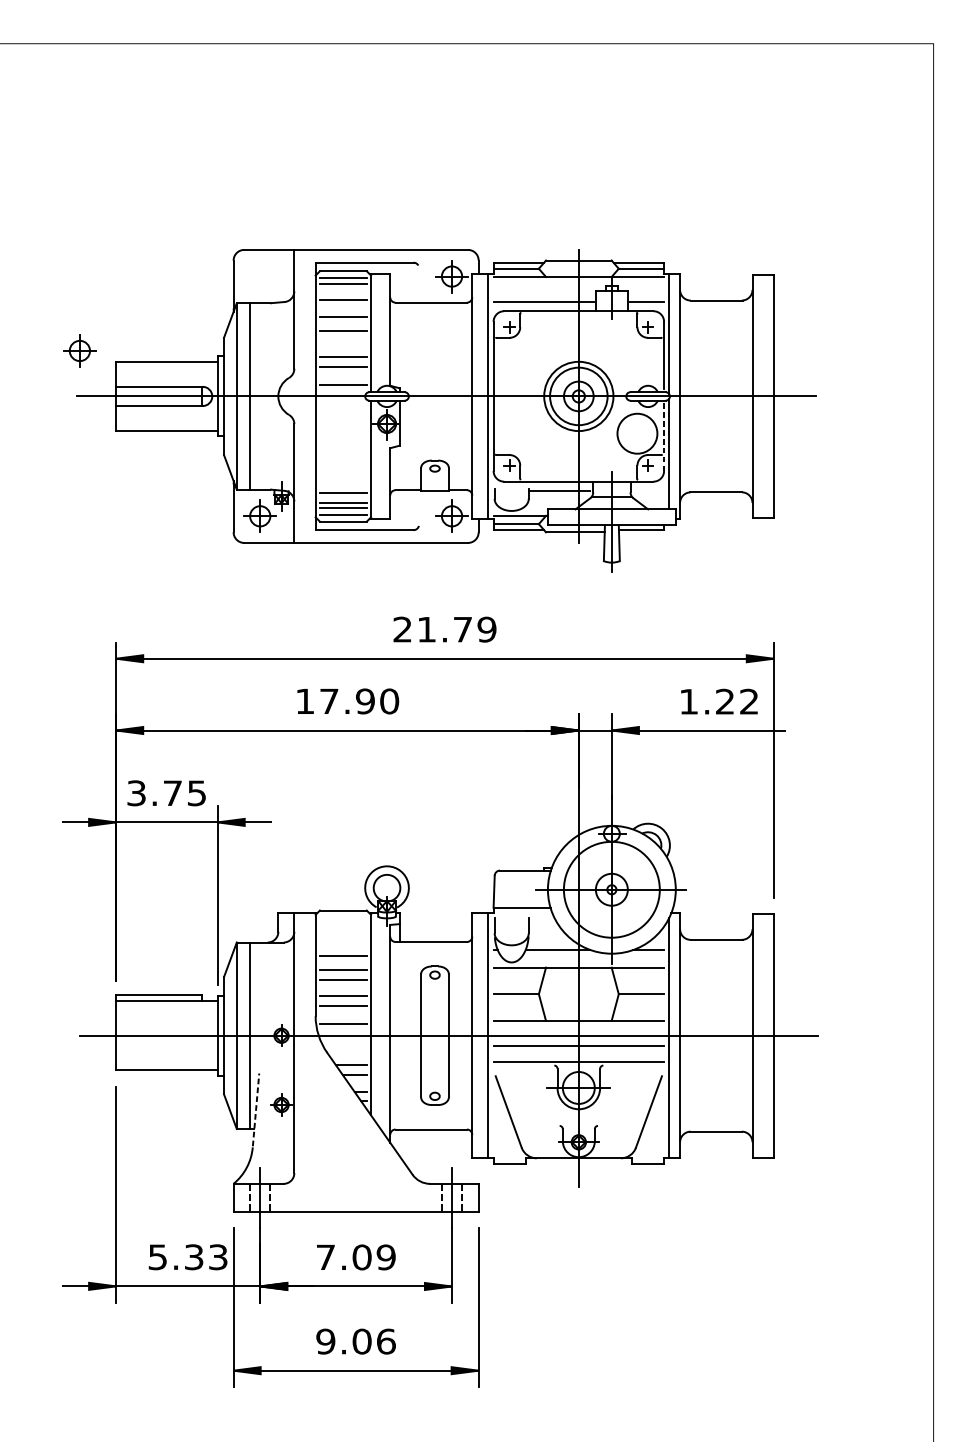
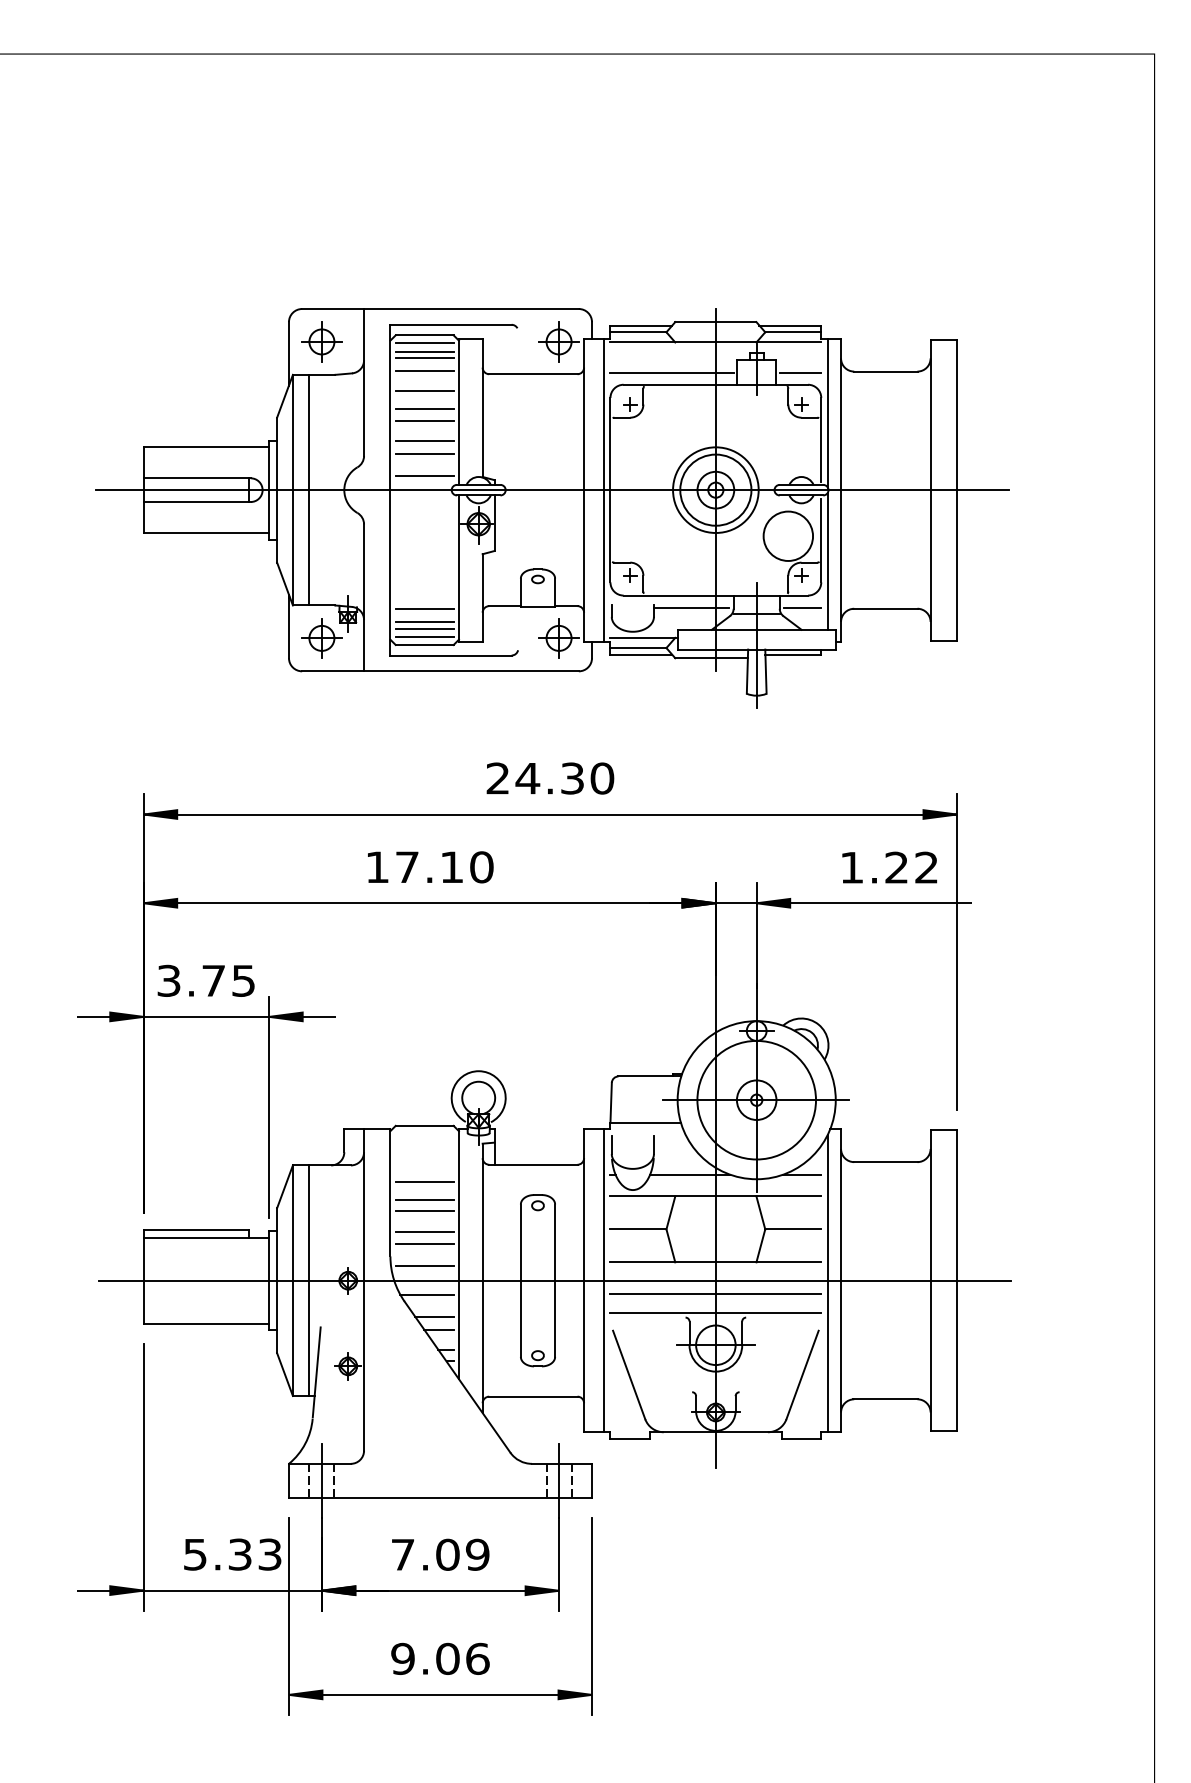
line: (343, 289) -> (424, 358), added
line: (343, 340) -> (424, 420), added
part: (79, 350) -> (321, 341), moved
line: (664, 437) -> (821, 540), dashed -> solid
line: (648, 491) -> (802, 607), added
text: (456, 629) -> (564, 778), 21.79 -> 24.30
text: (365, 701) -> (451, 867), 17.90 -> 17.10
line: (344, 1047) -> (426, 1295), added
line: (255, 1109) -> (316, 1371), dashed -> solid

